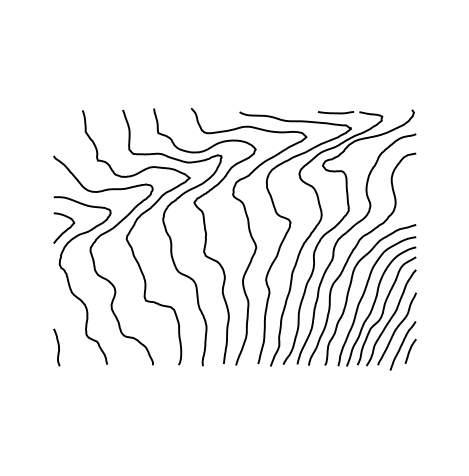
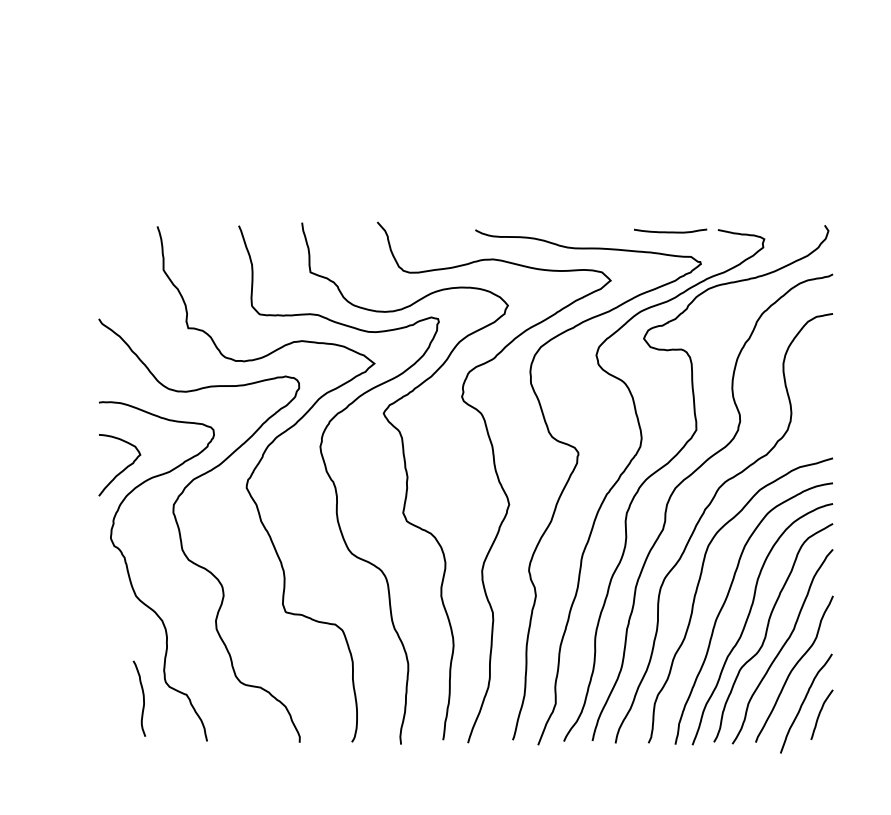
curve: (58, 347) -> (142, 698), moved

